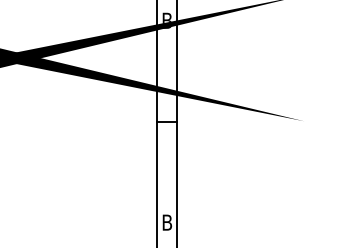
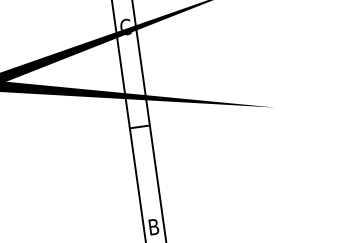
text: (167, 20) -> (125, 26), B -> C

